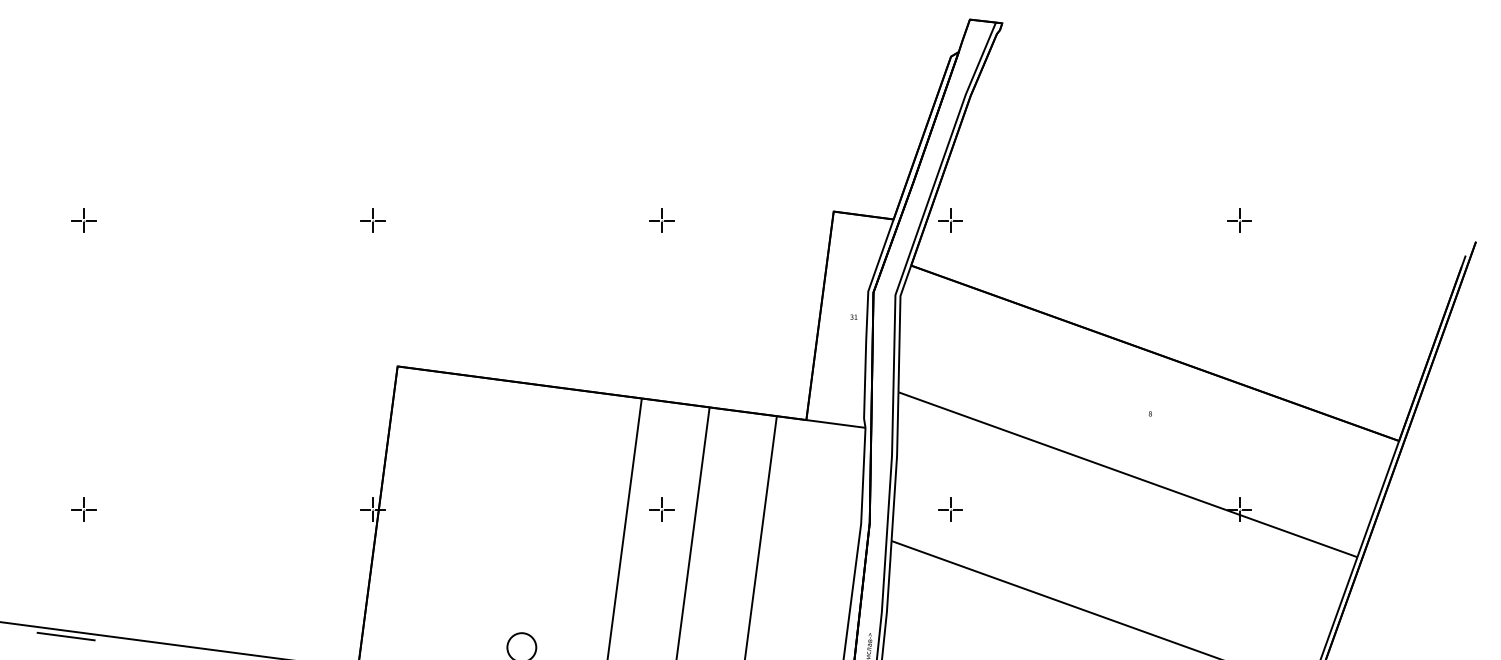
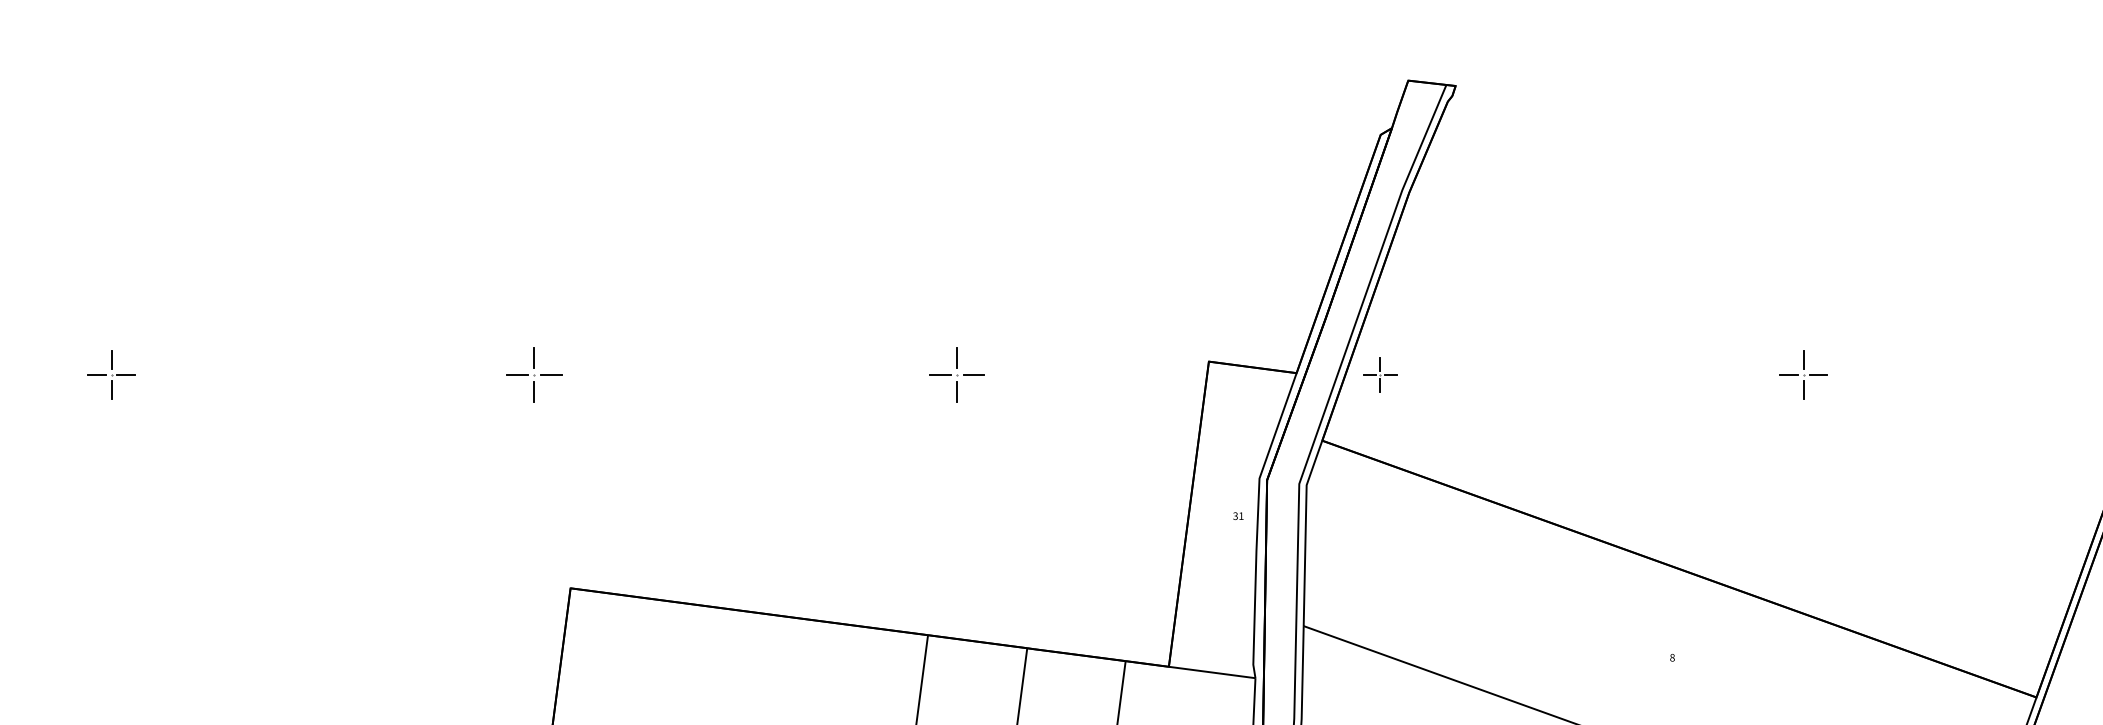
part: (83, 220) -> (110, 374), size x1.4
part: (372, 220) -> (533, 374), size x1.6
part: (661, 220) -> (956, 374), size x1.6
part: (1239, 220) -> (1802, 374), size x1.4

